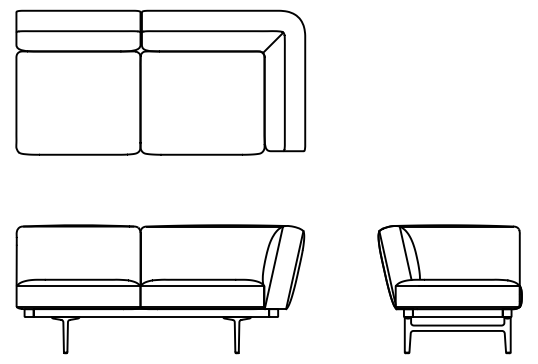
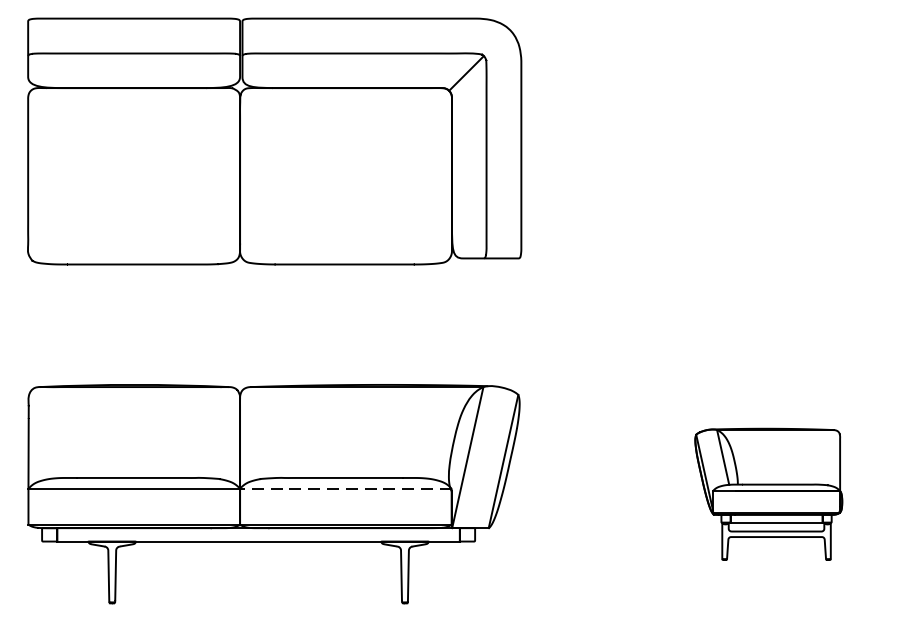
line: (202, 286) -> (345, 489), solid -> dashed
part: (449, 289) -> (767, 494), size x0.6

